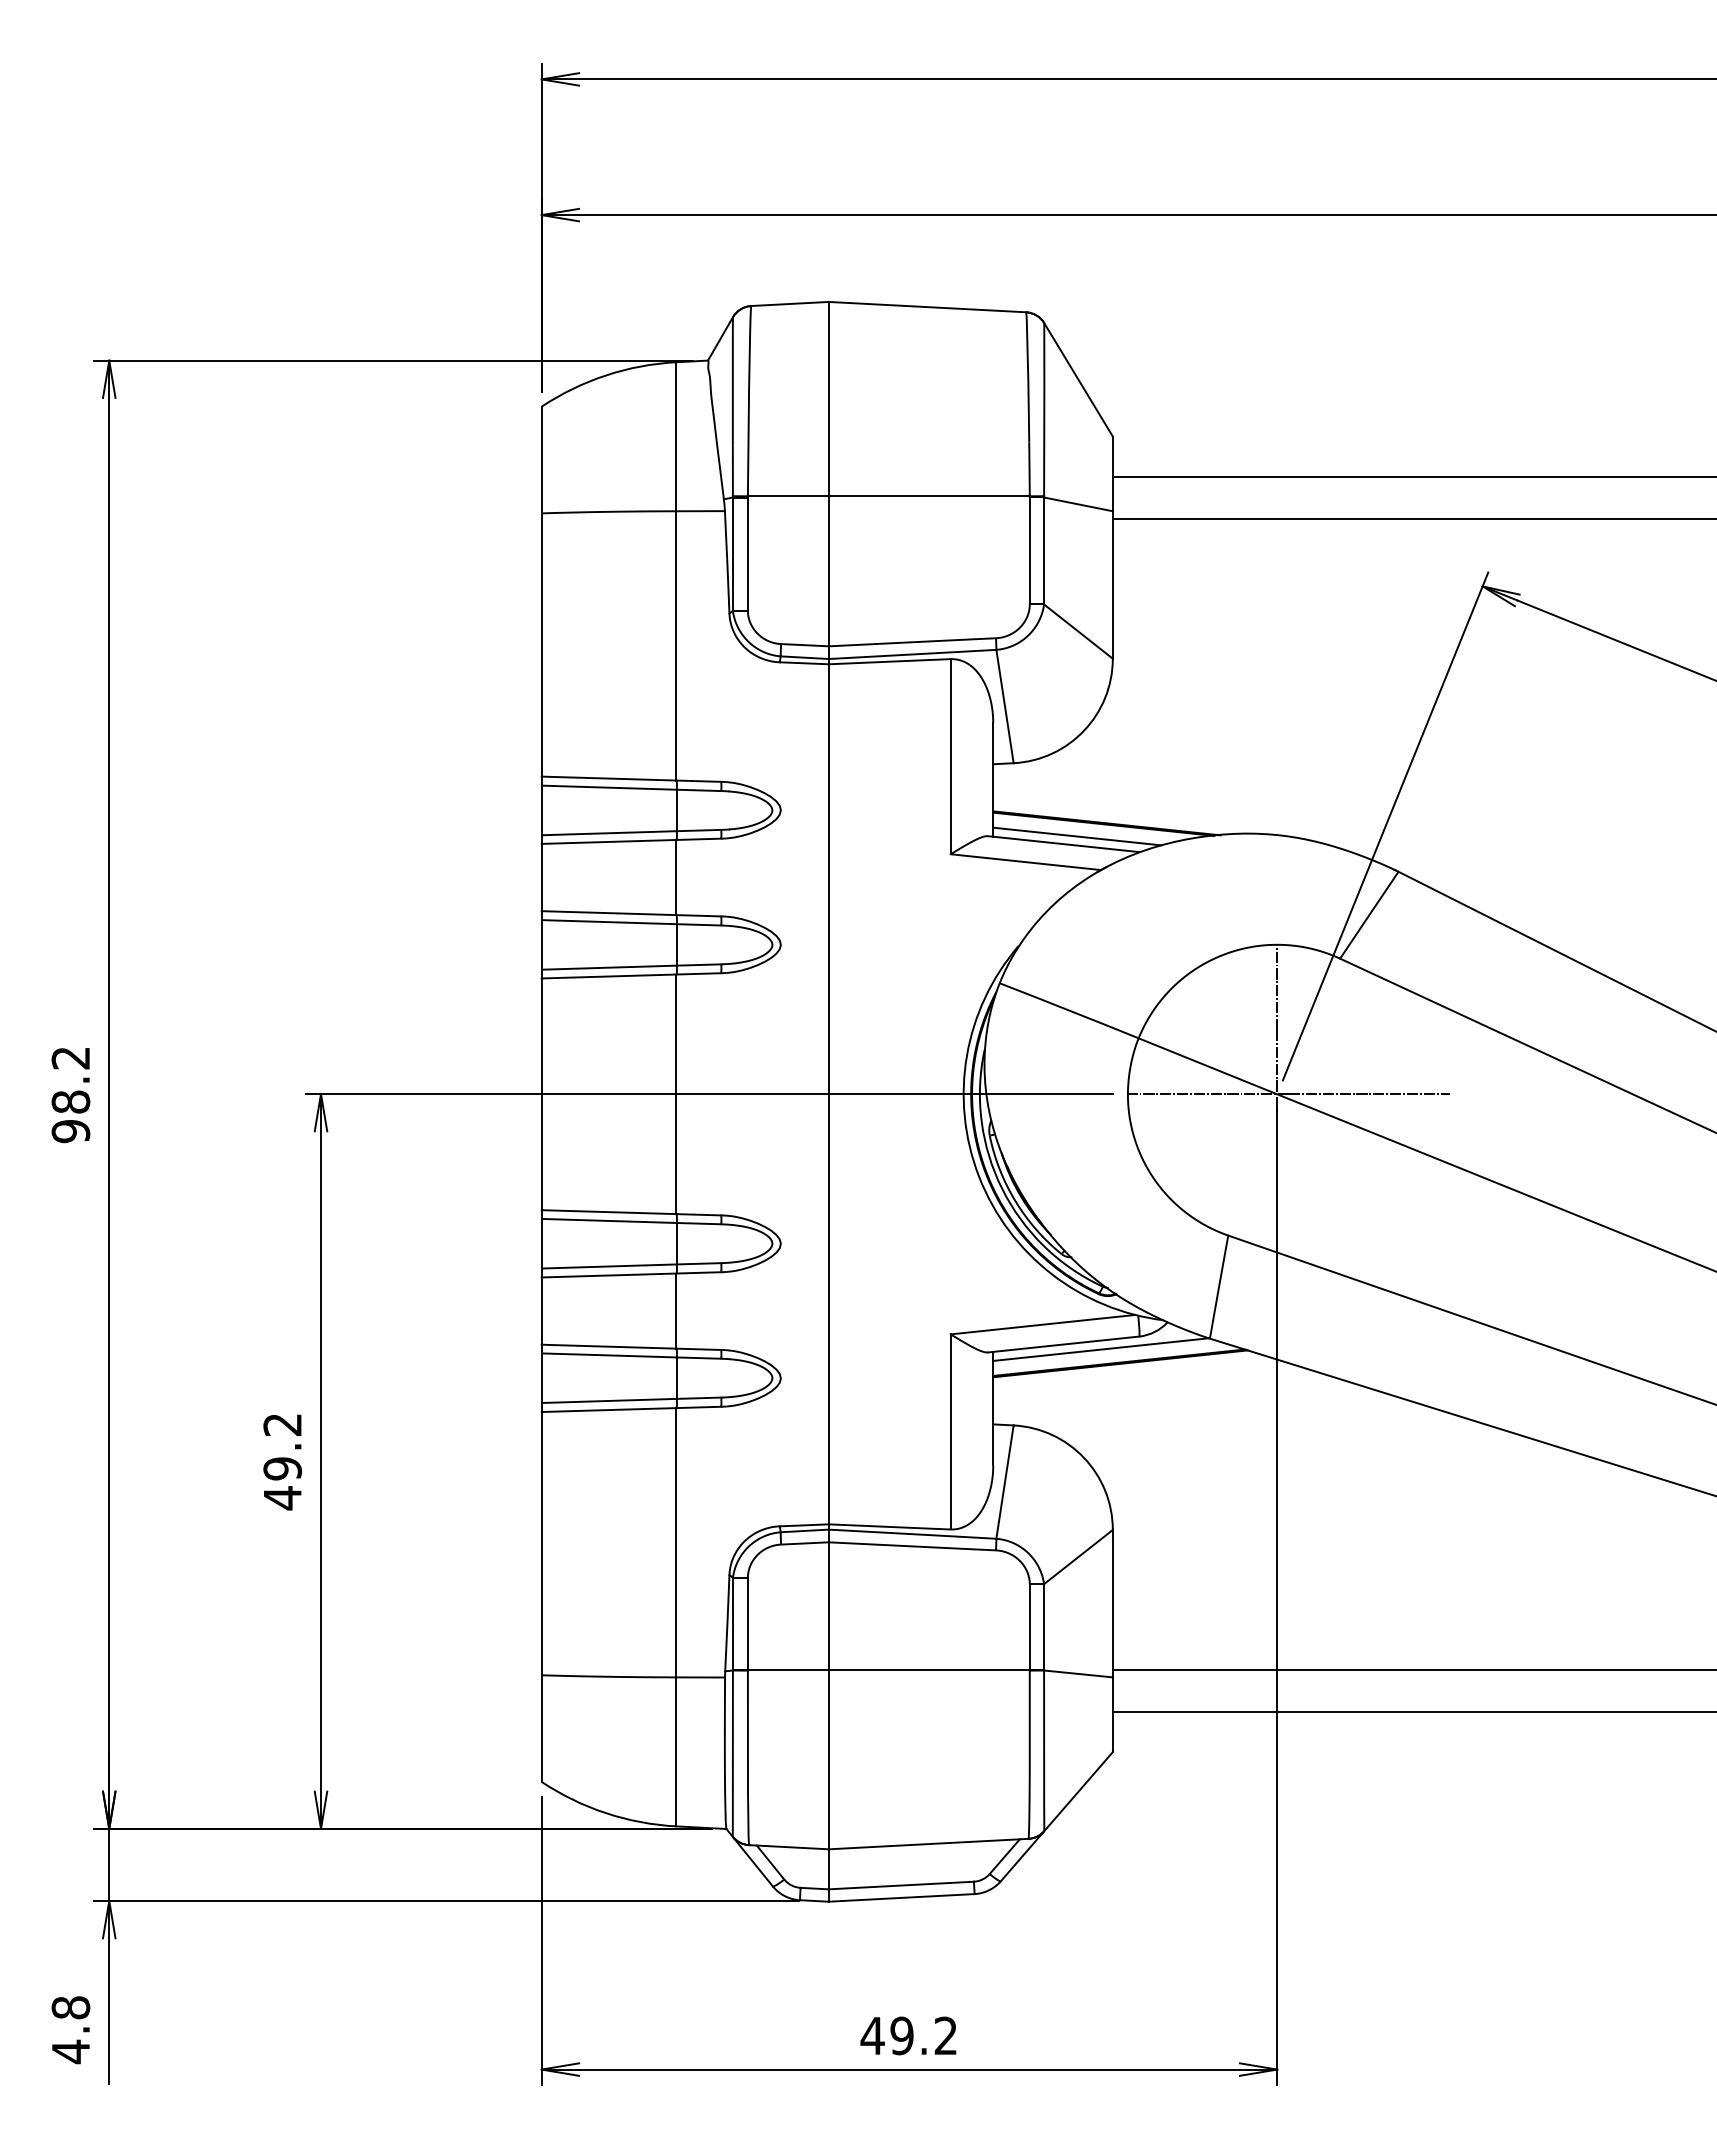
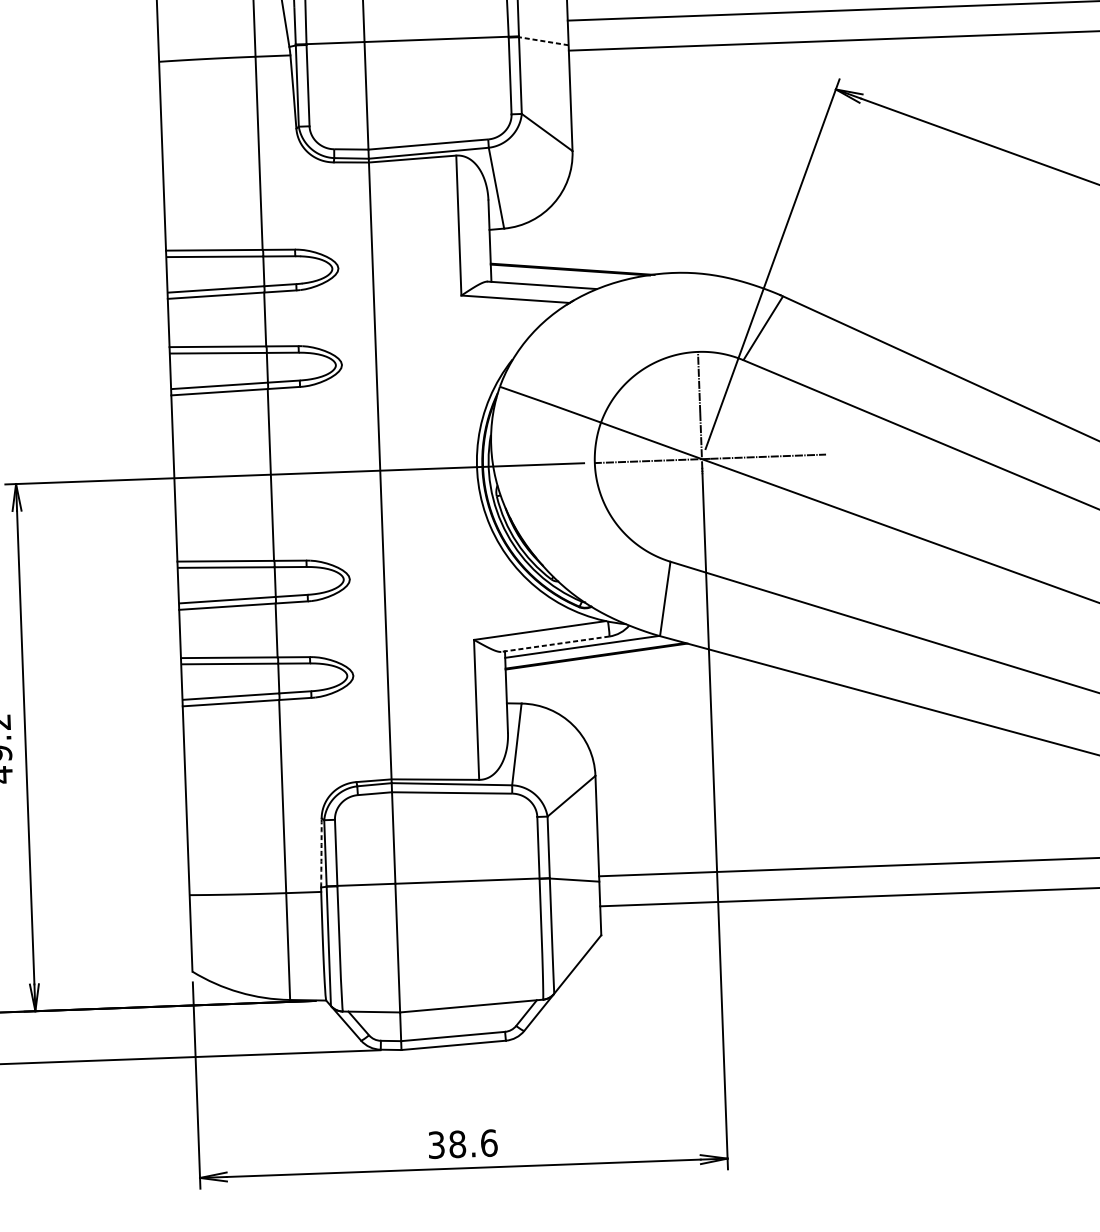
line: (1077, 504) -> (543, 41), solid -> dashed
line: (1077, 836) -> (551, 279), removed
line: (1063, 1344) -> (555, 644), solid -> dashed
arc: (727, 1623) -> (321, 853), solid -> dashed
text: (908, 2035) -> (462, 1143), 49.2 -> 38.6

